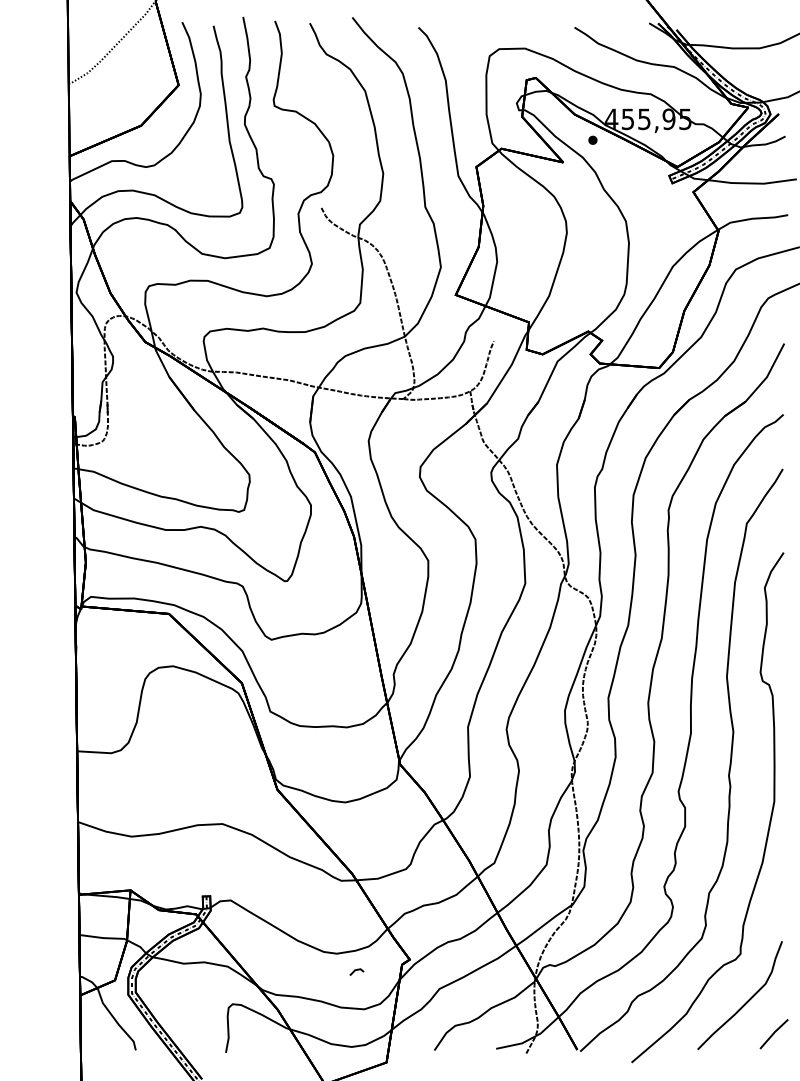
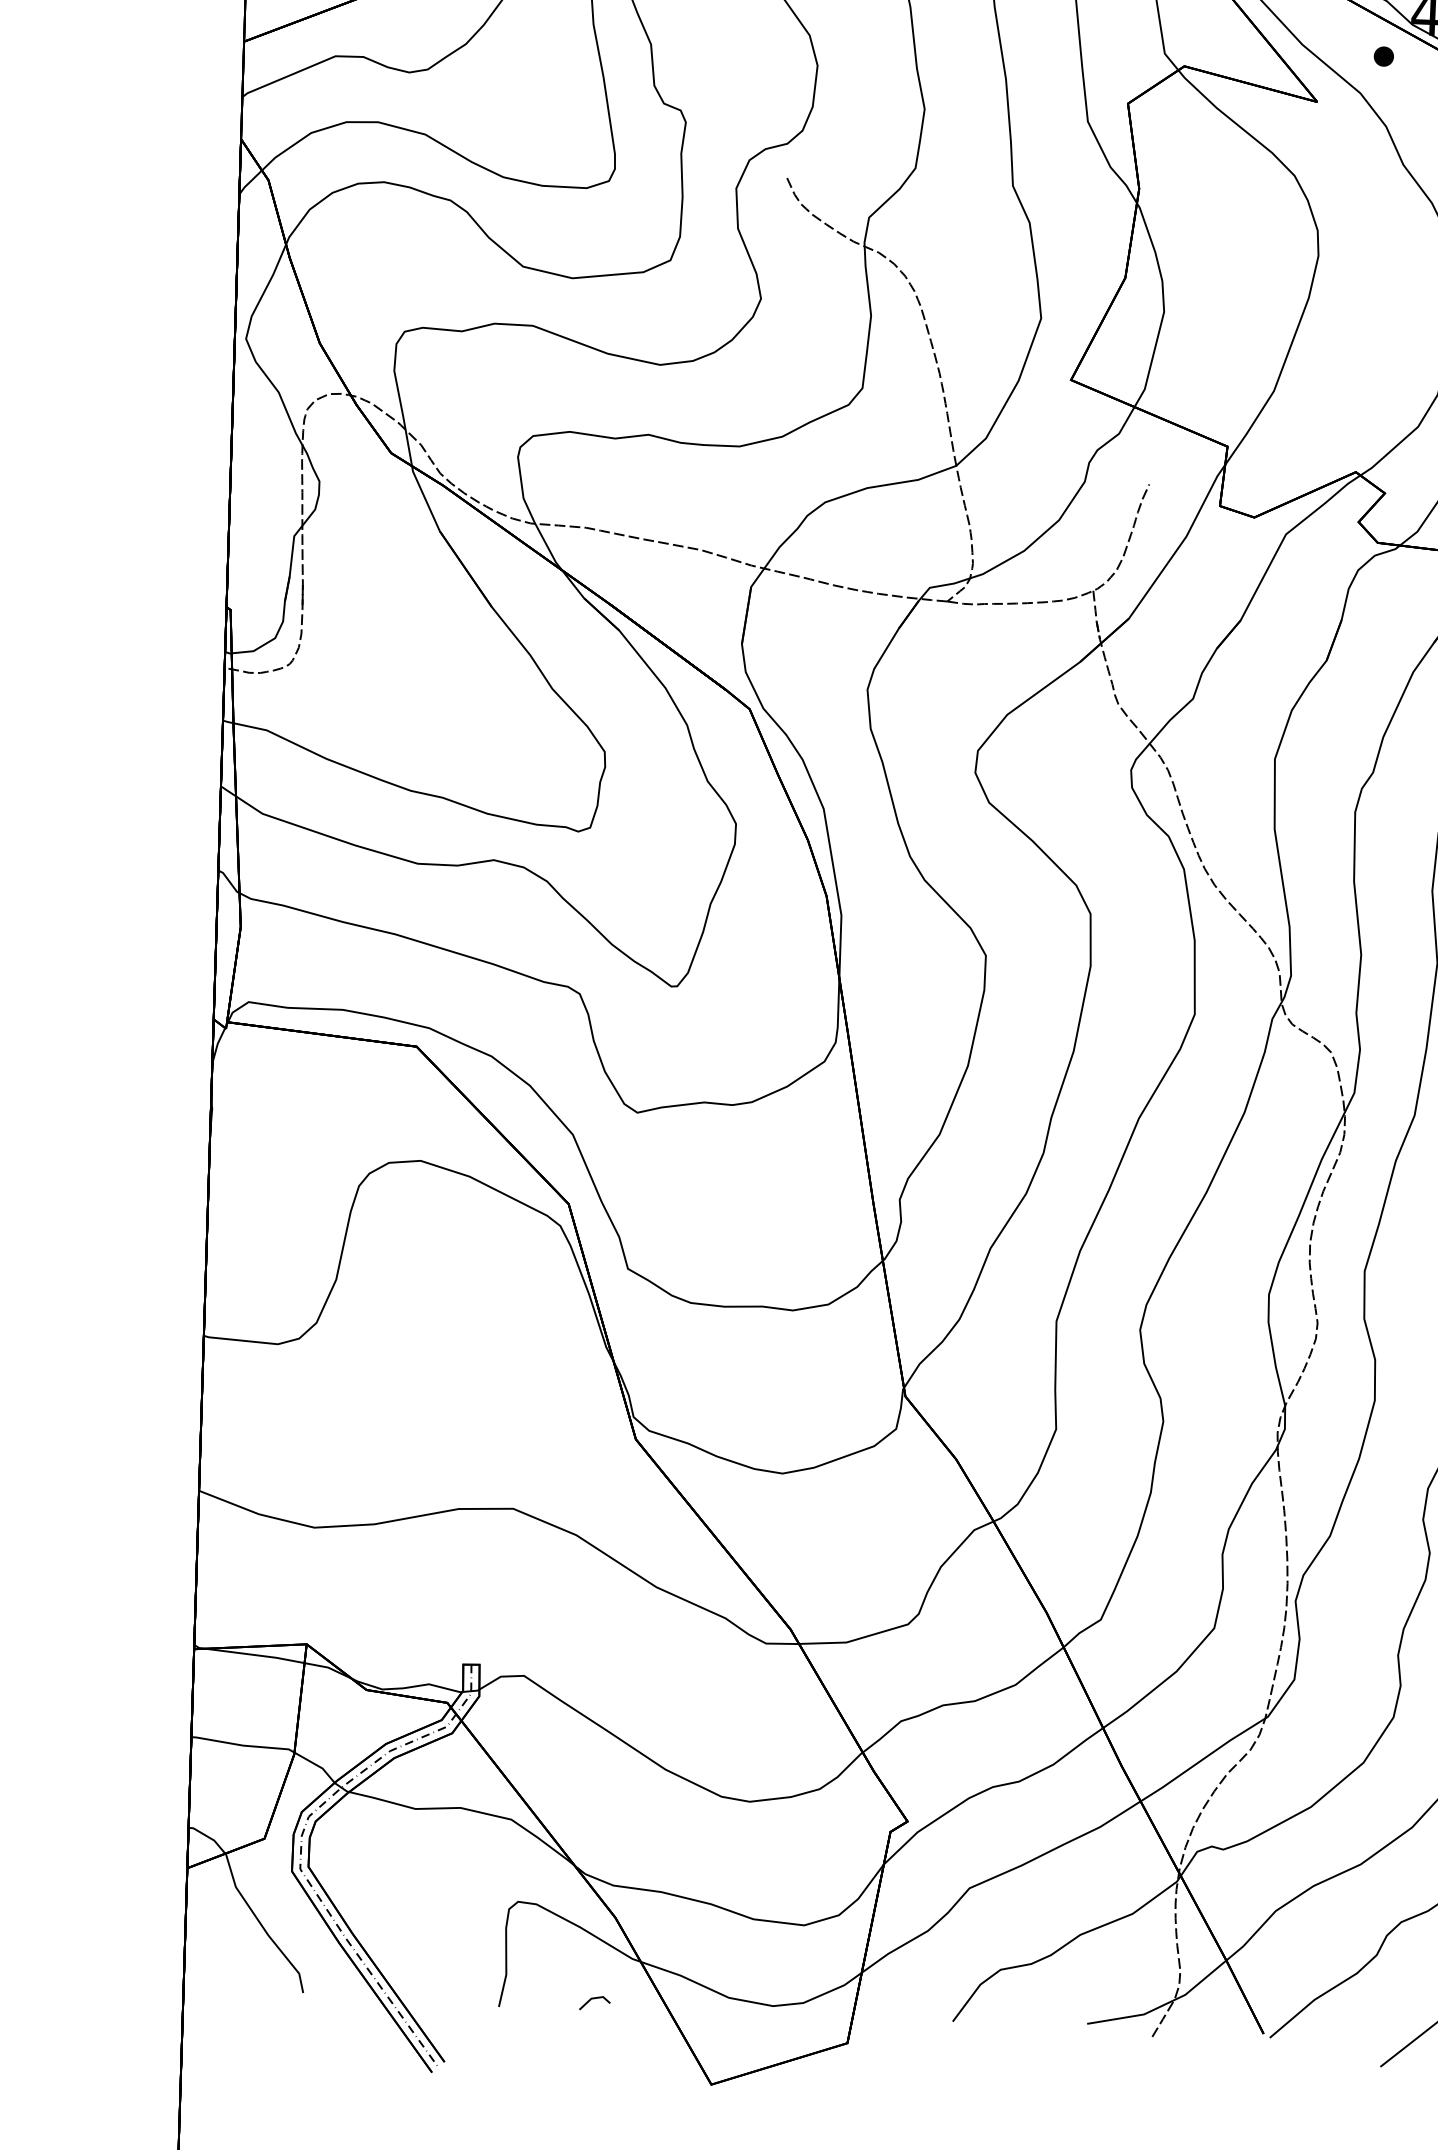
line: (356, 970) -> (594, 1999), moved

